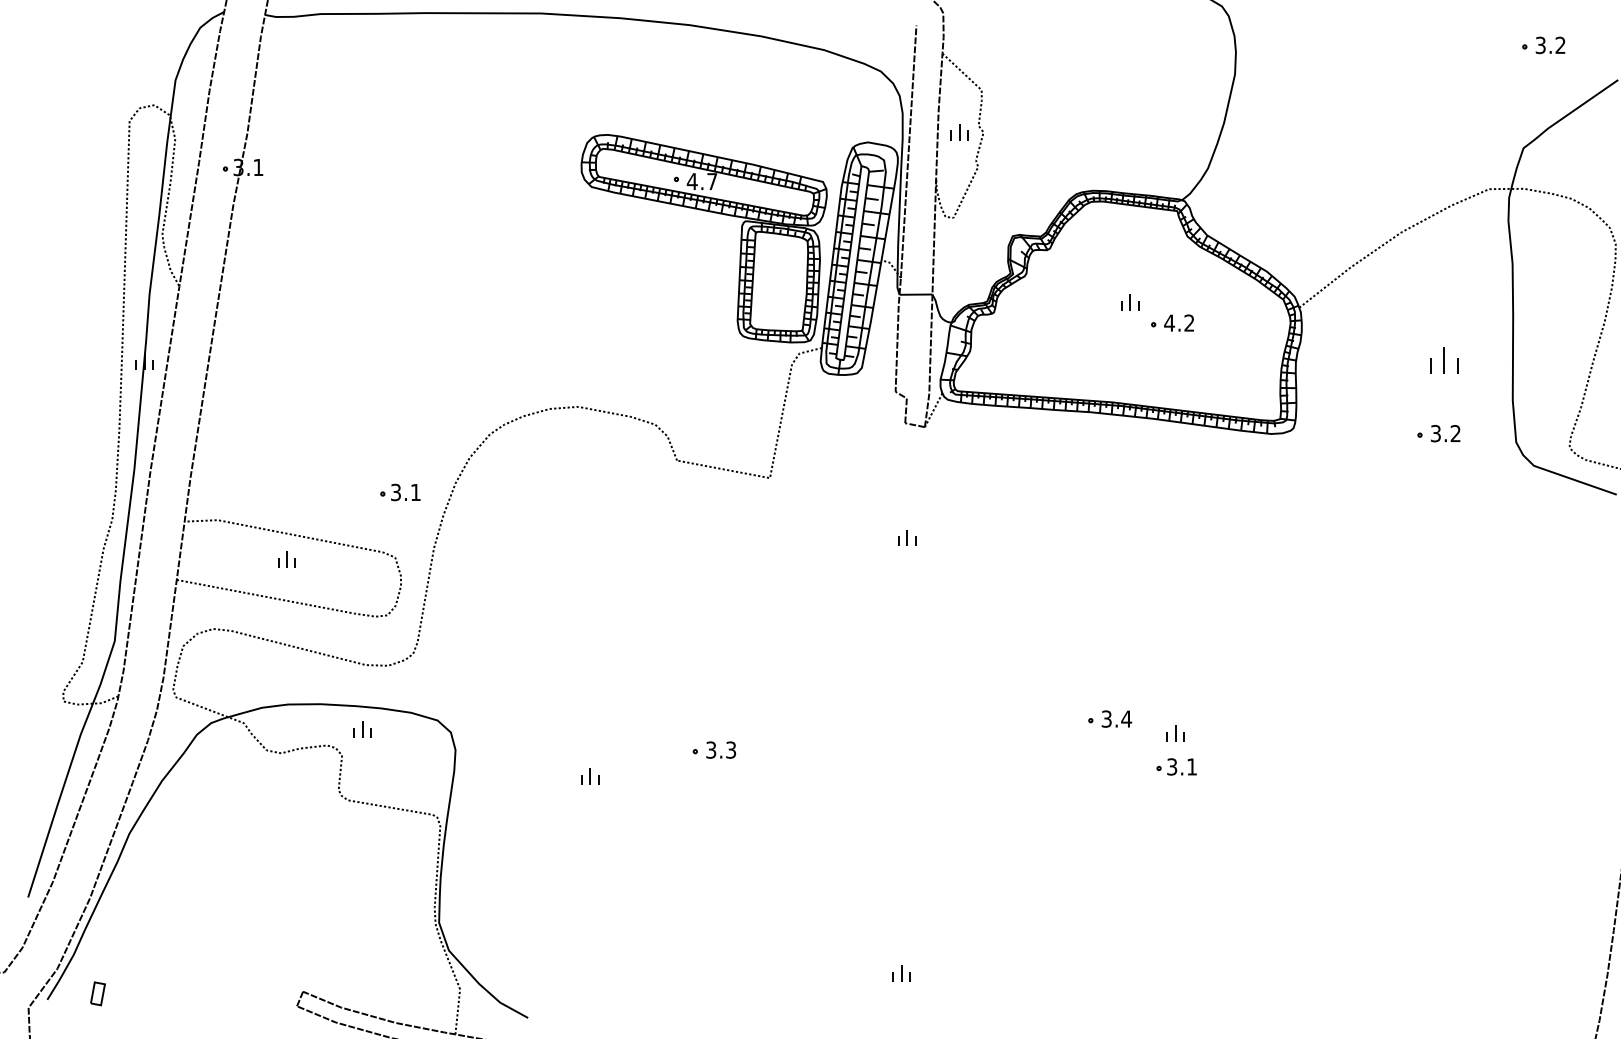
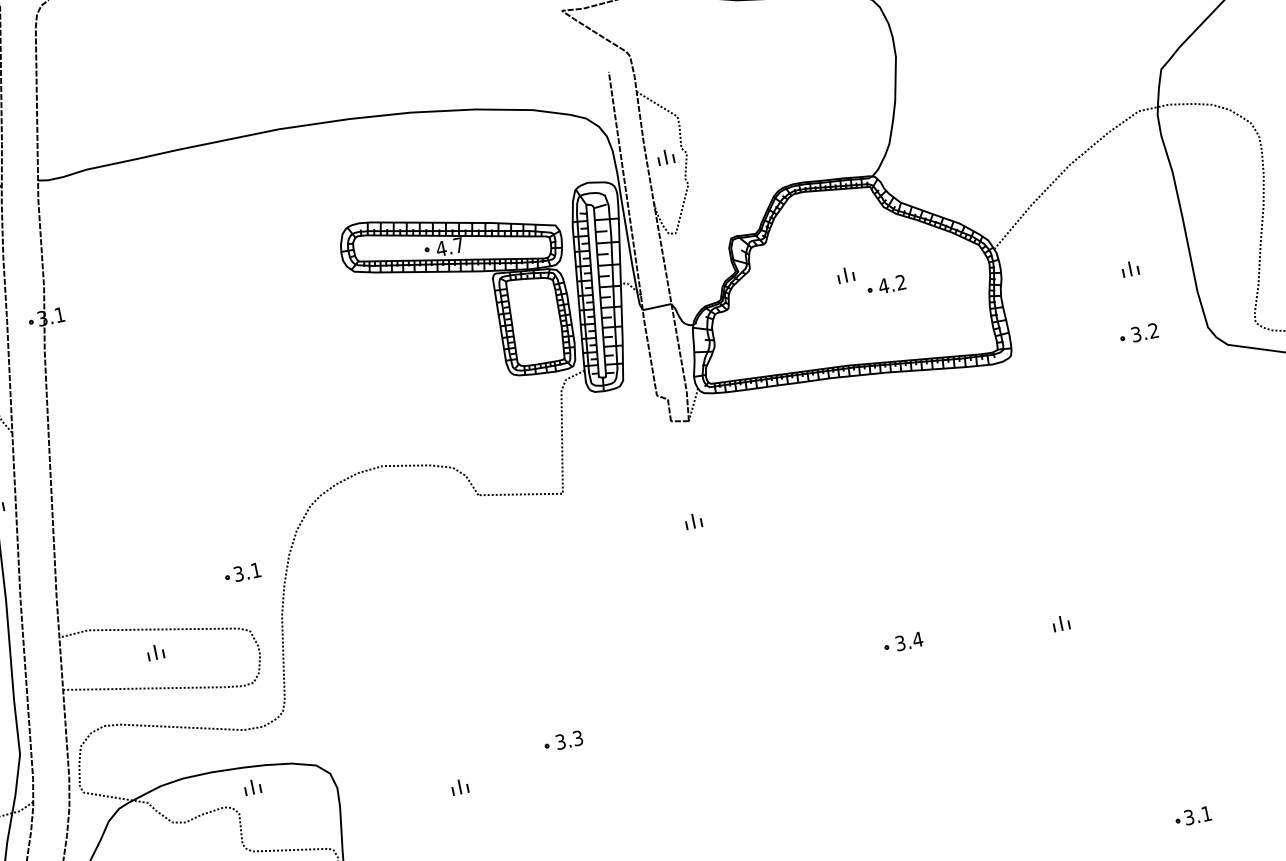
part: (1444, 360) -> (1130, 269), size x0.62
part: (1175, 733) -> (1060, 623), moved
part: (1176, 766) -> (1192, 816), moved

